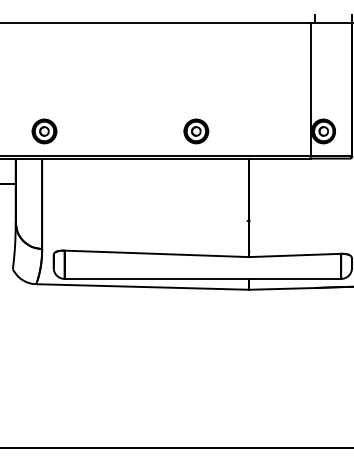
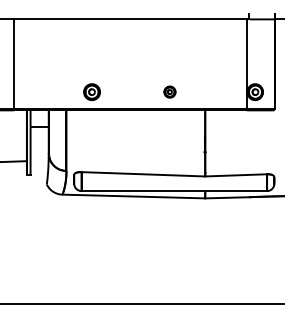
part: (43, 130) -> (91, 91), moved
part: (195, 130) -> (169, 91), size x0.7

